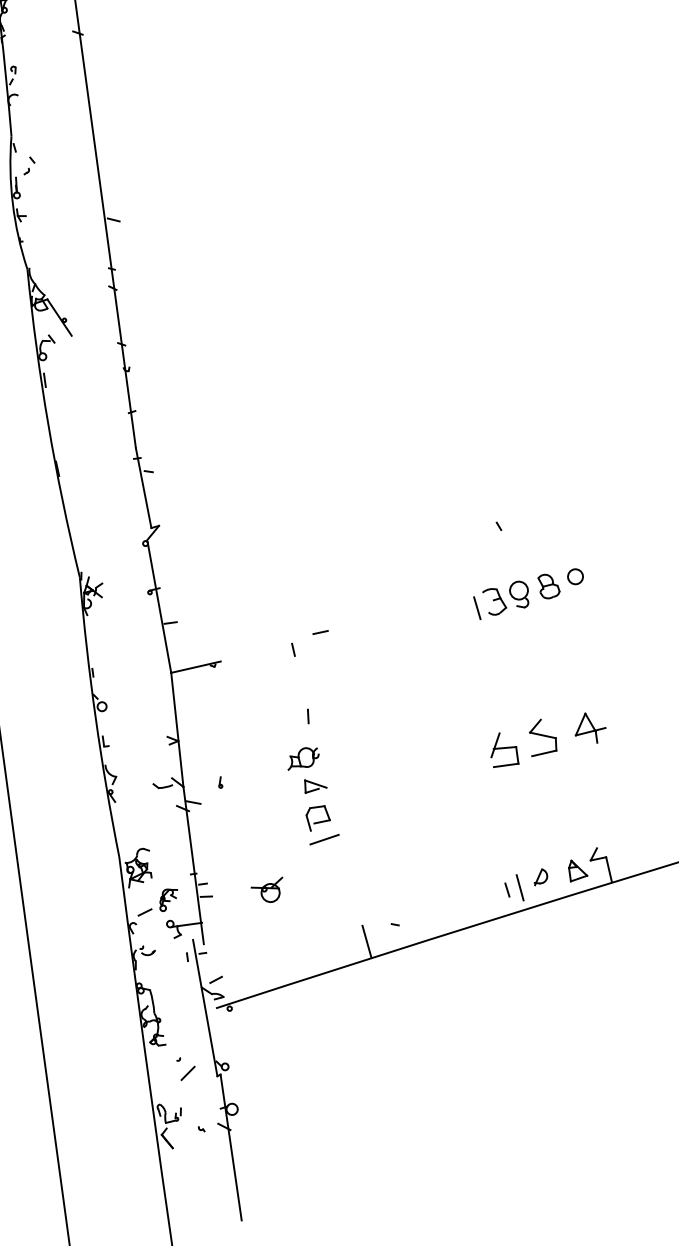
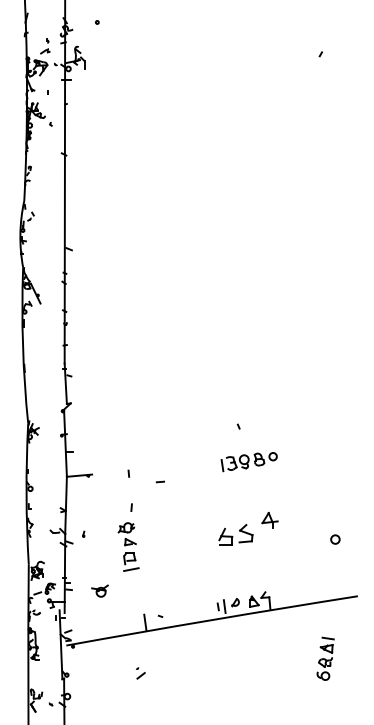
line: (318, 631) -> (159, 481), moved
part: (588, 728) -> (269, 520), moved
part: (186, 1068) -> (140, 673), moved

